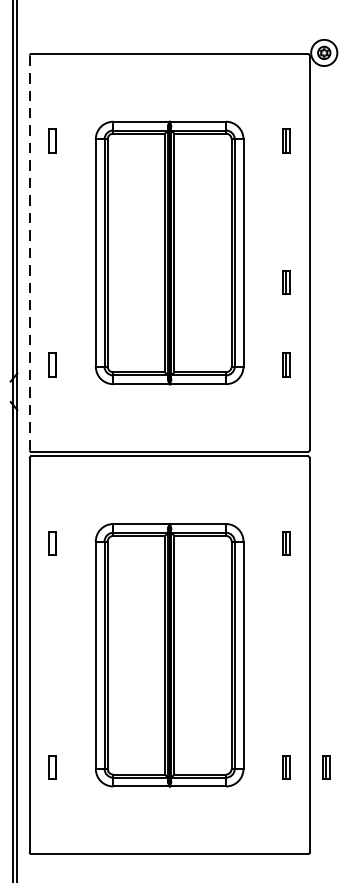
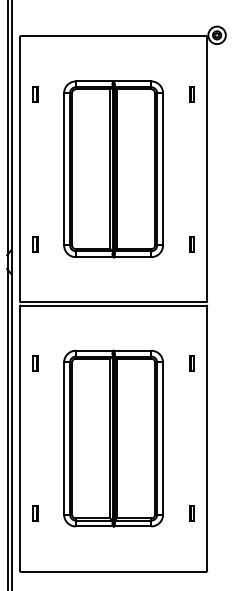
line: (29, 253) -> (19, 169), dashed -> solid
part: (286, 283) -> (191, 189), removed
part: (326, 767) -> (218, 513), removed

